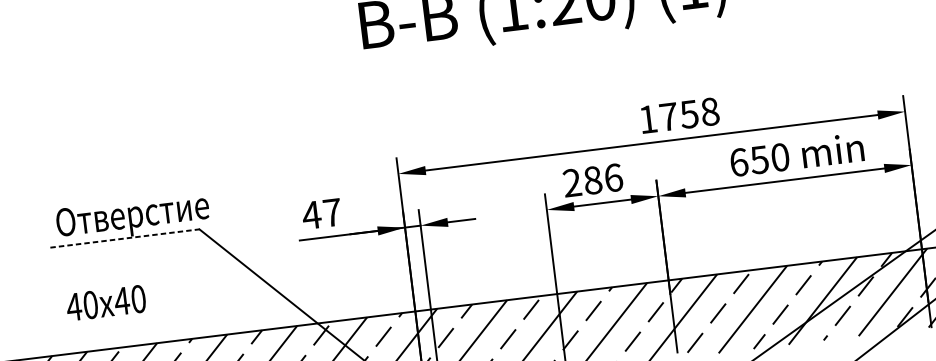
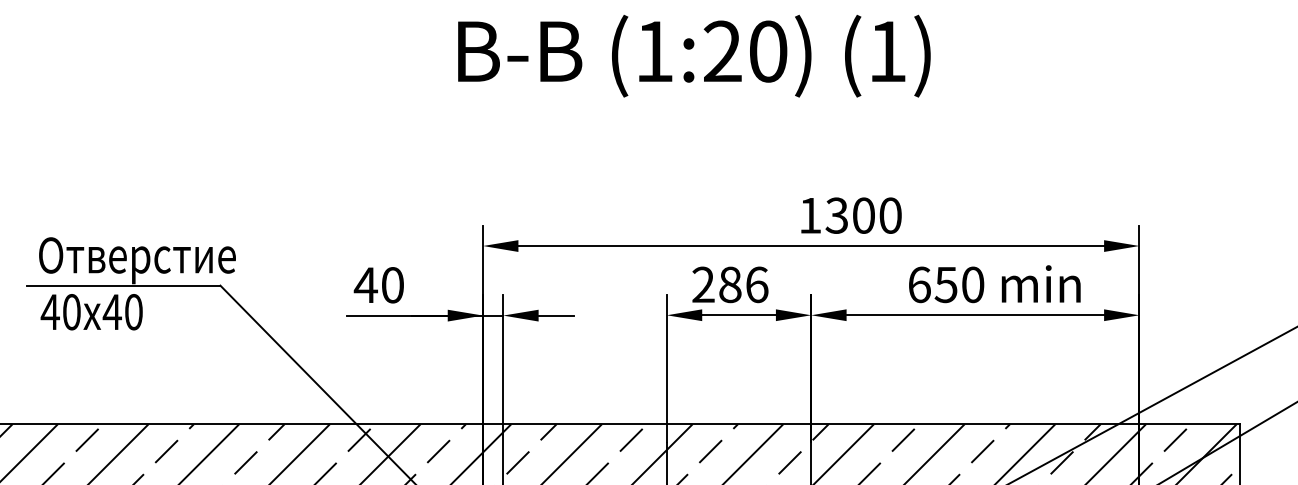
text: (689, 114) -> (863, 215), 1758 -> 1300
text: (332, 212) -> (392, 285), 47 -> 40
line: (124, 238) -> (123, 285), dashed -> solid
text: (105, 303) -> (91, 312), moved

